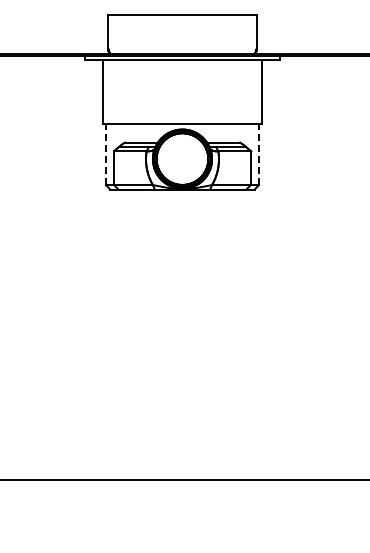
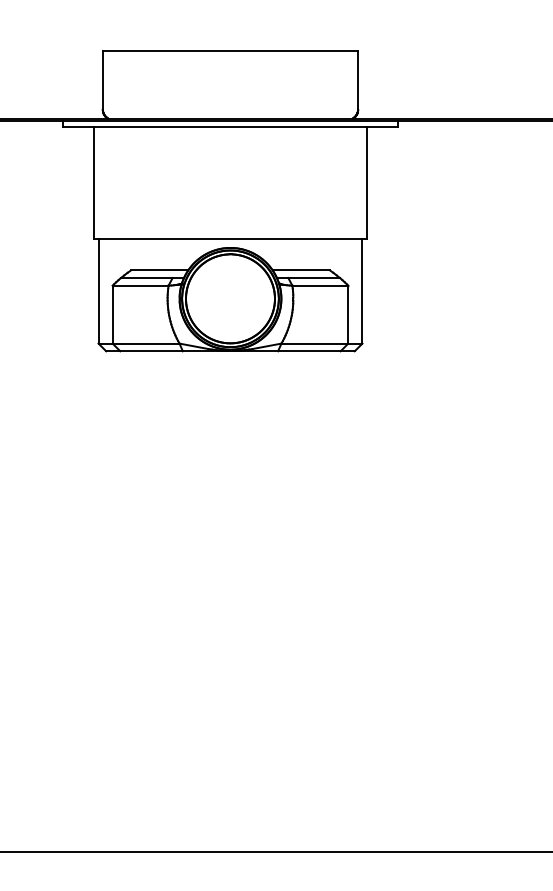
line: (105, 154) -> (97, 290), dashed -> solid
line: (259, 154) -> (363, 290), dashed -> solid

